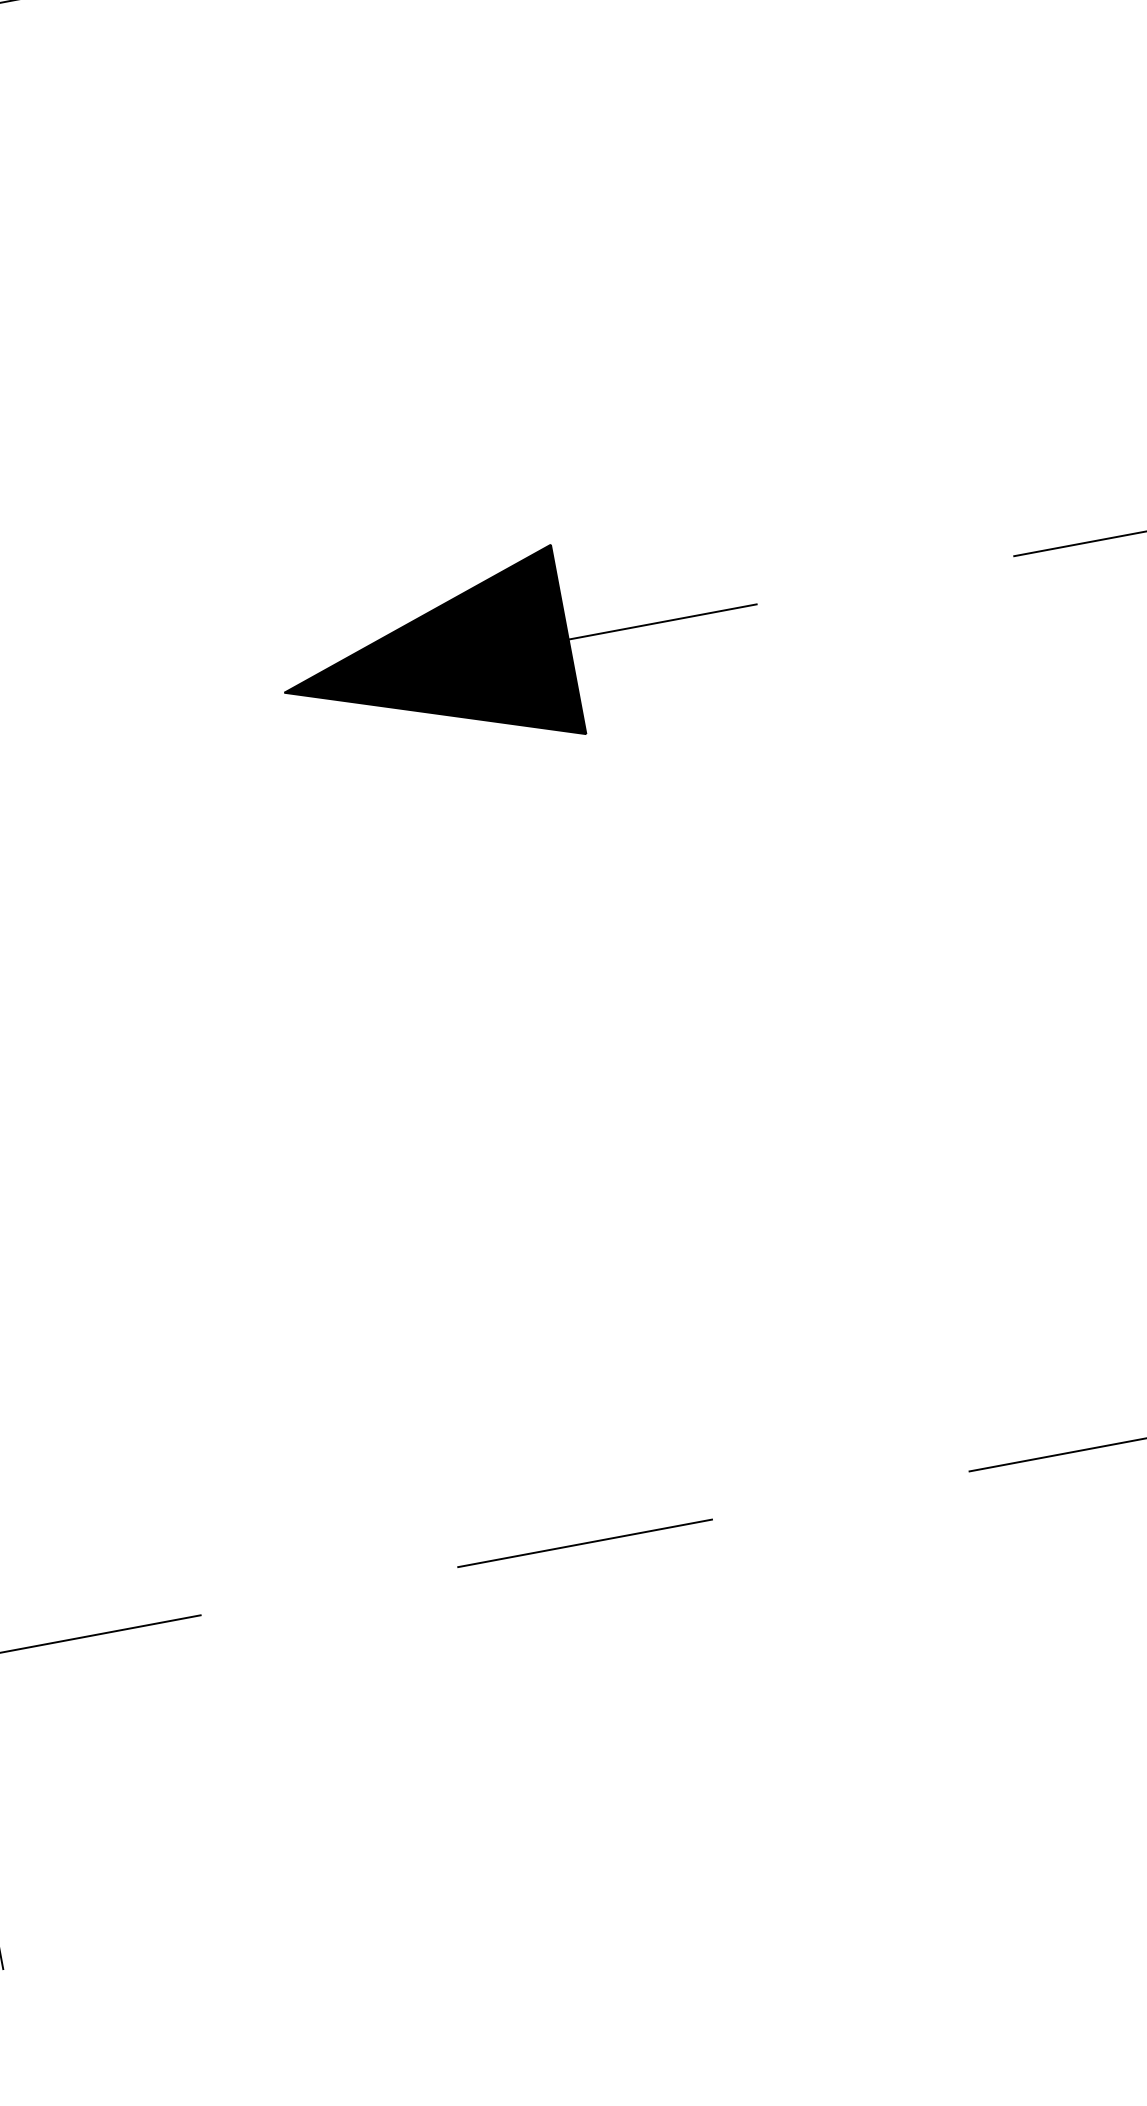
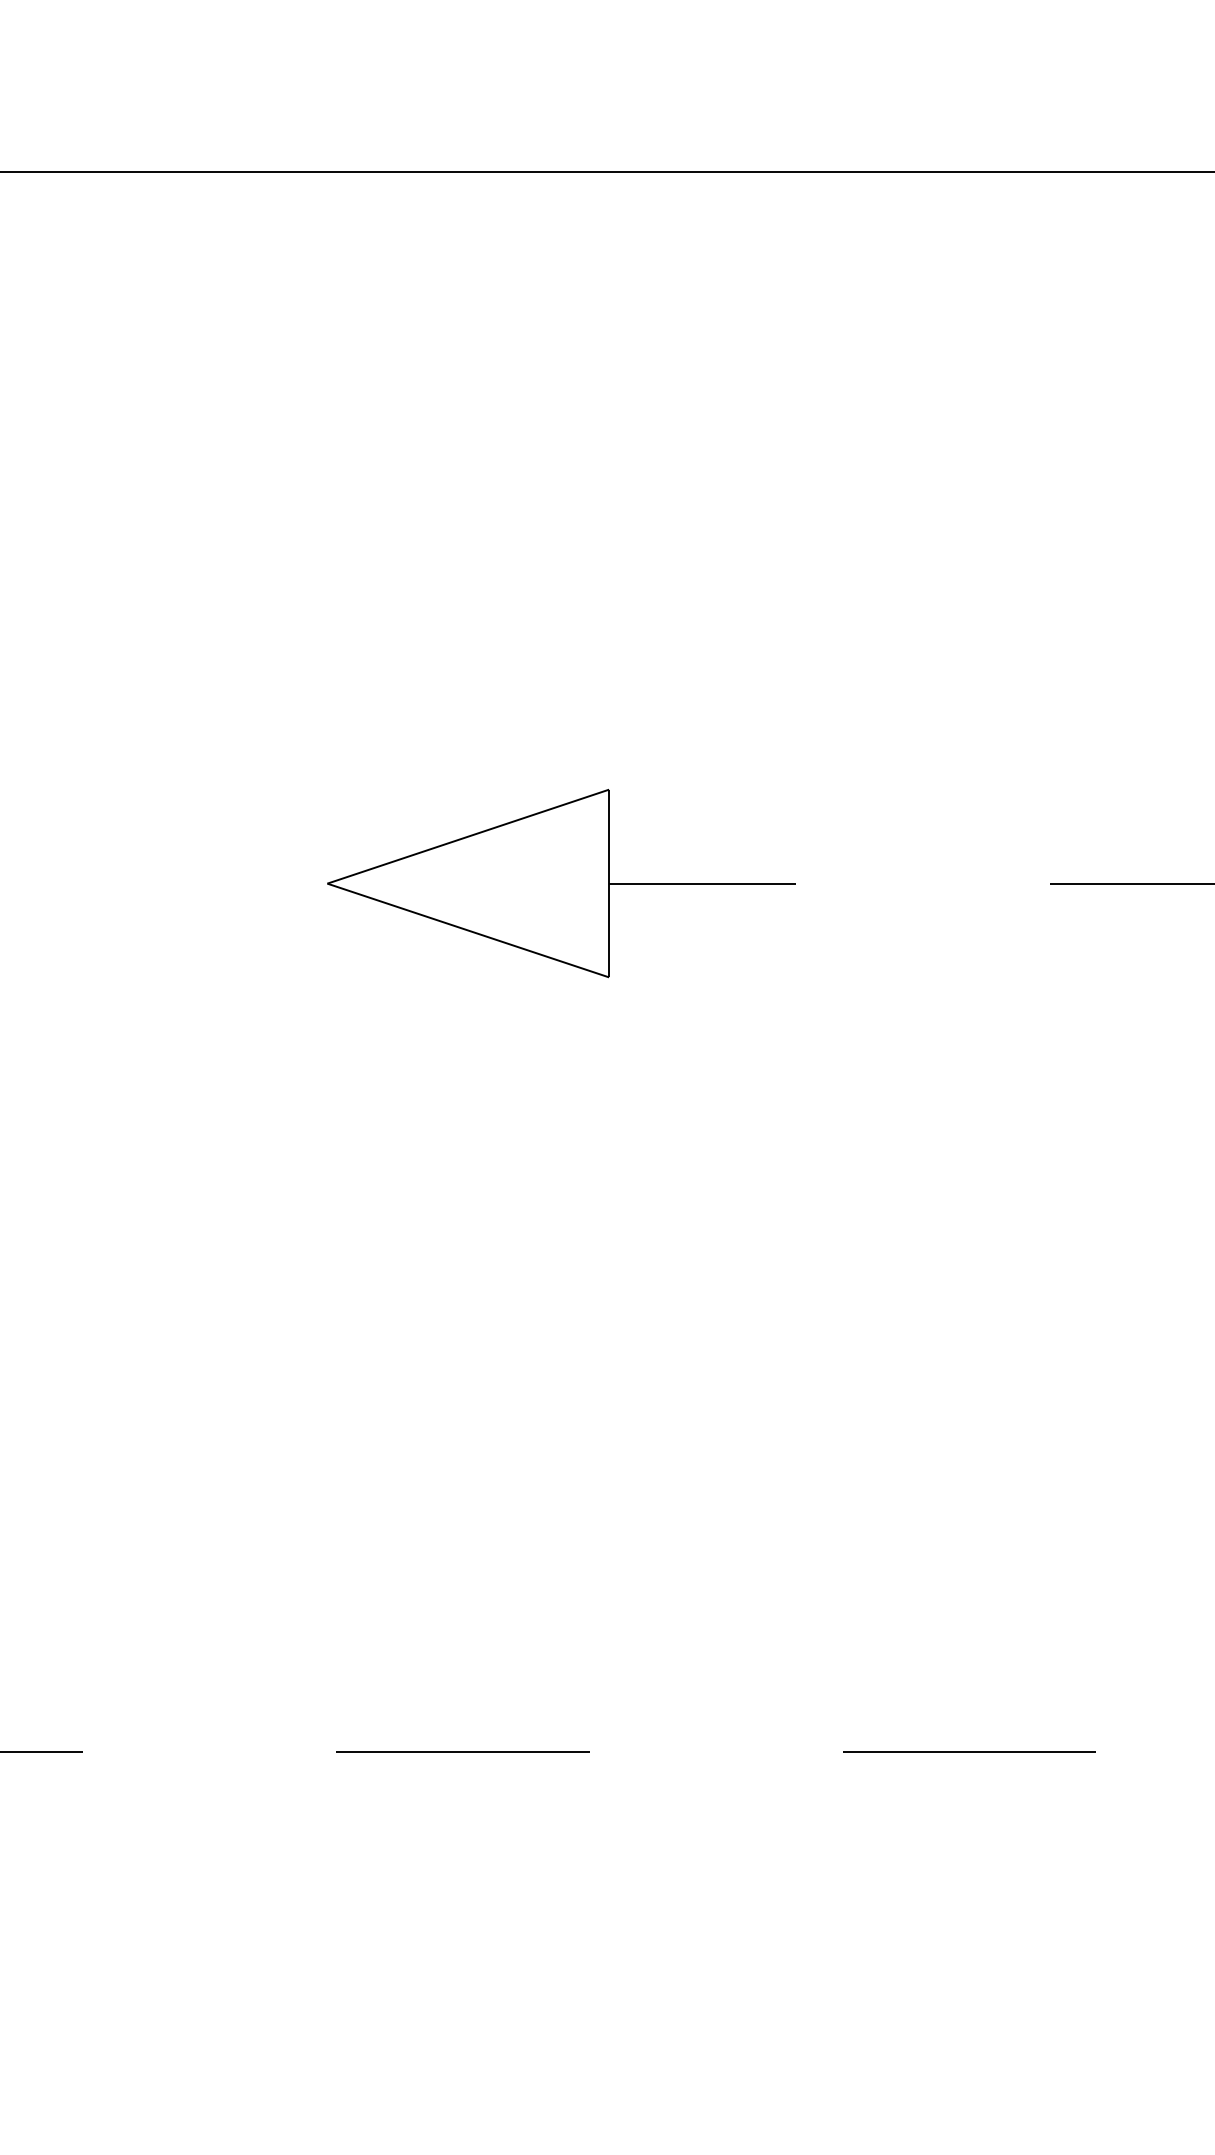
fill: (426, 665) -> (468, 883), removed

